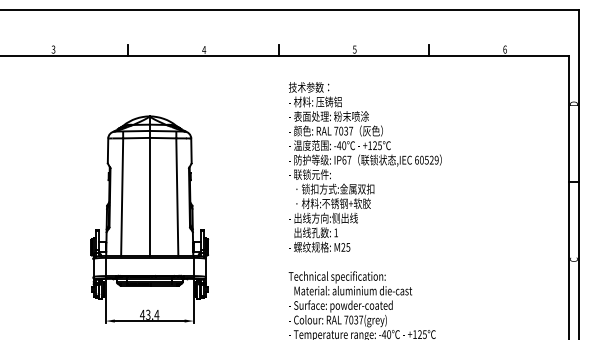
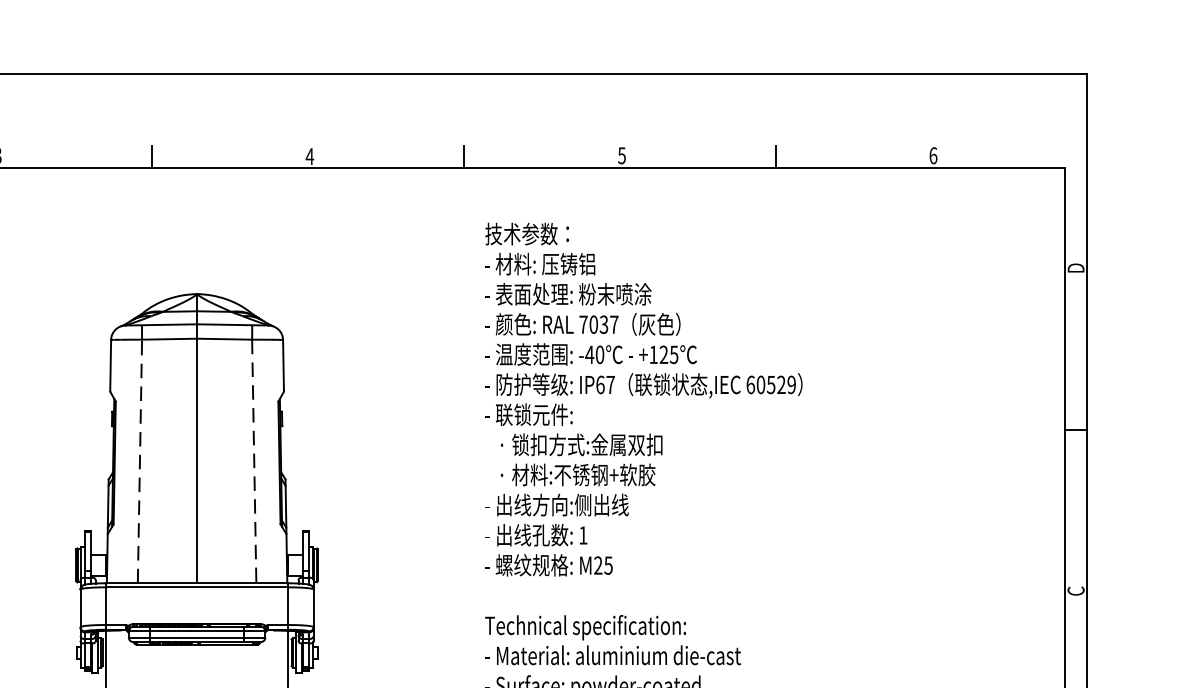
line: (122, 197) -> (140, 462), solid -> dashed
line: (177, 197) -> (254, 462), solid -> dashed

